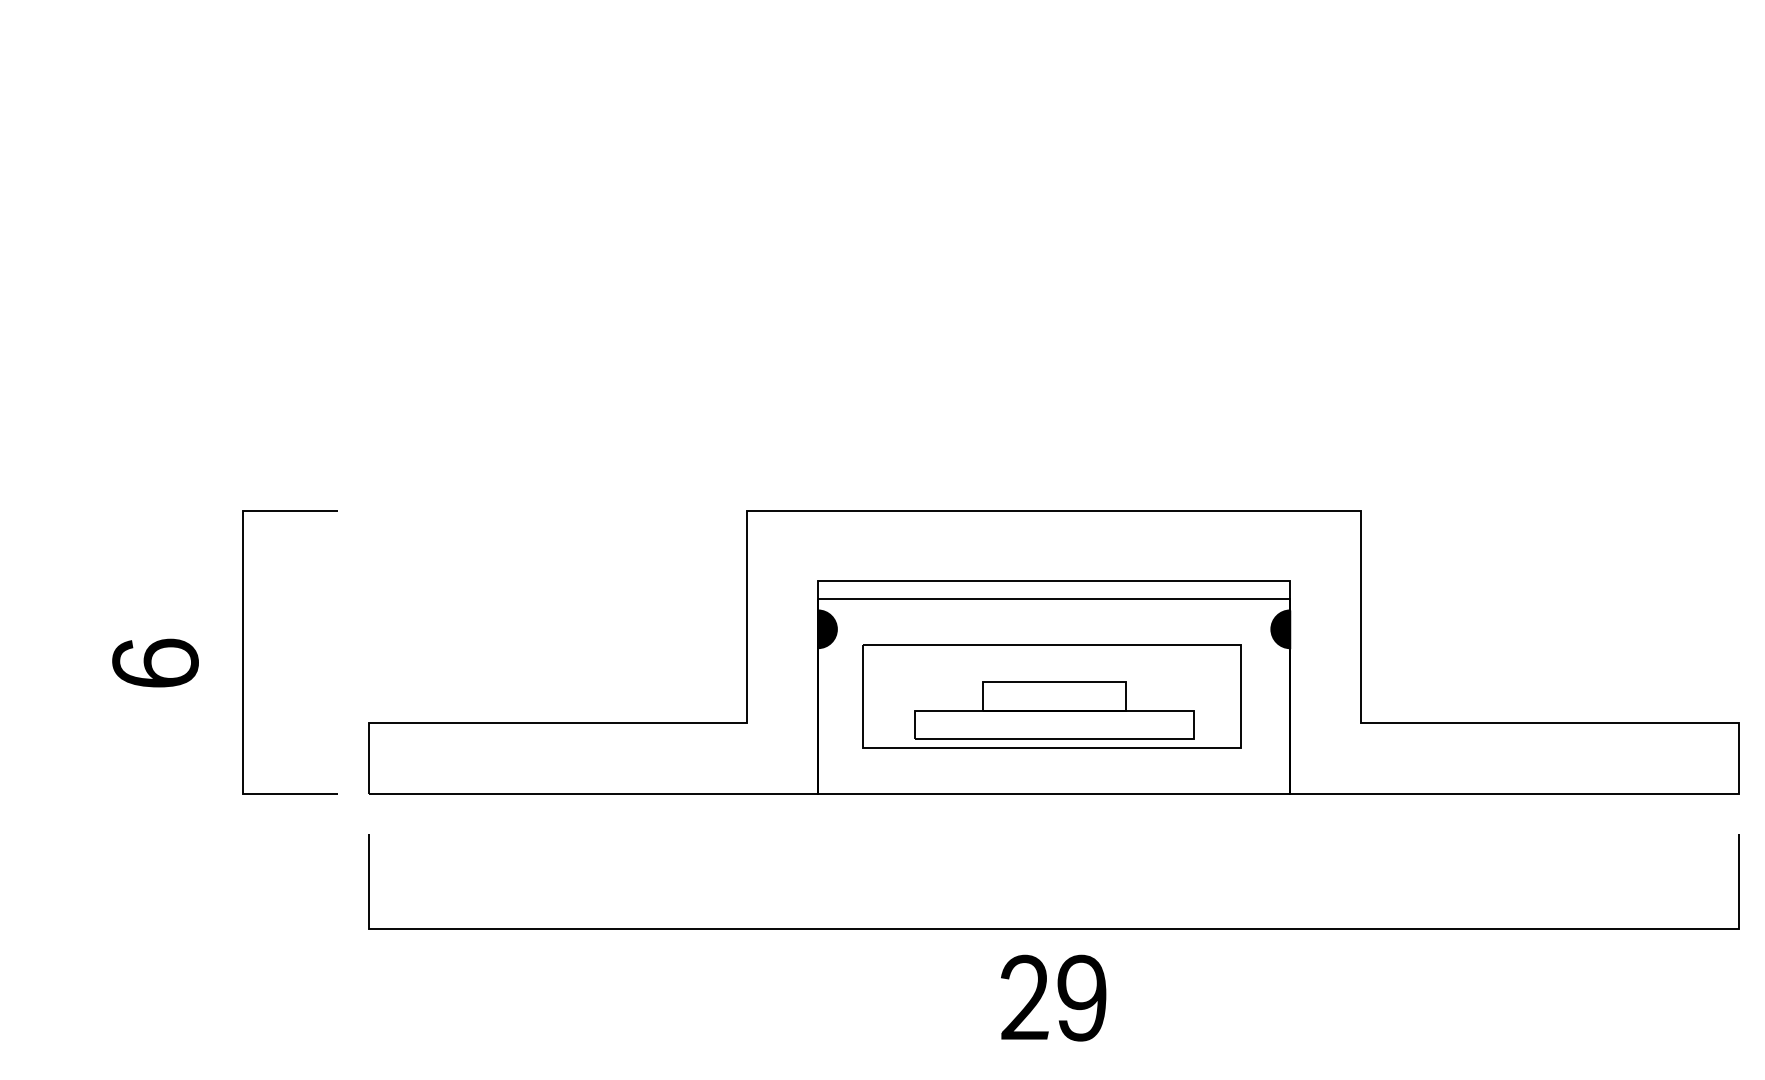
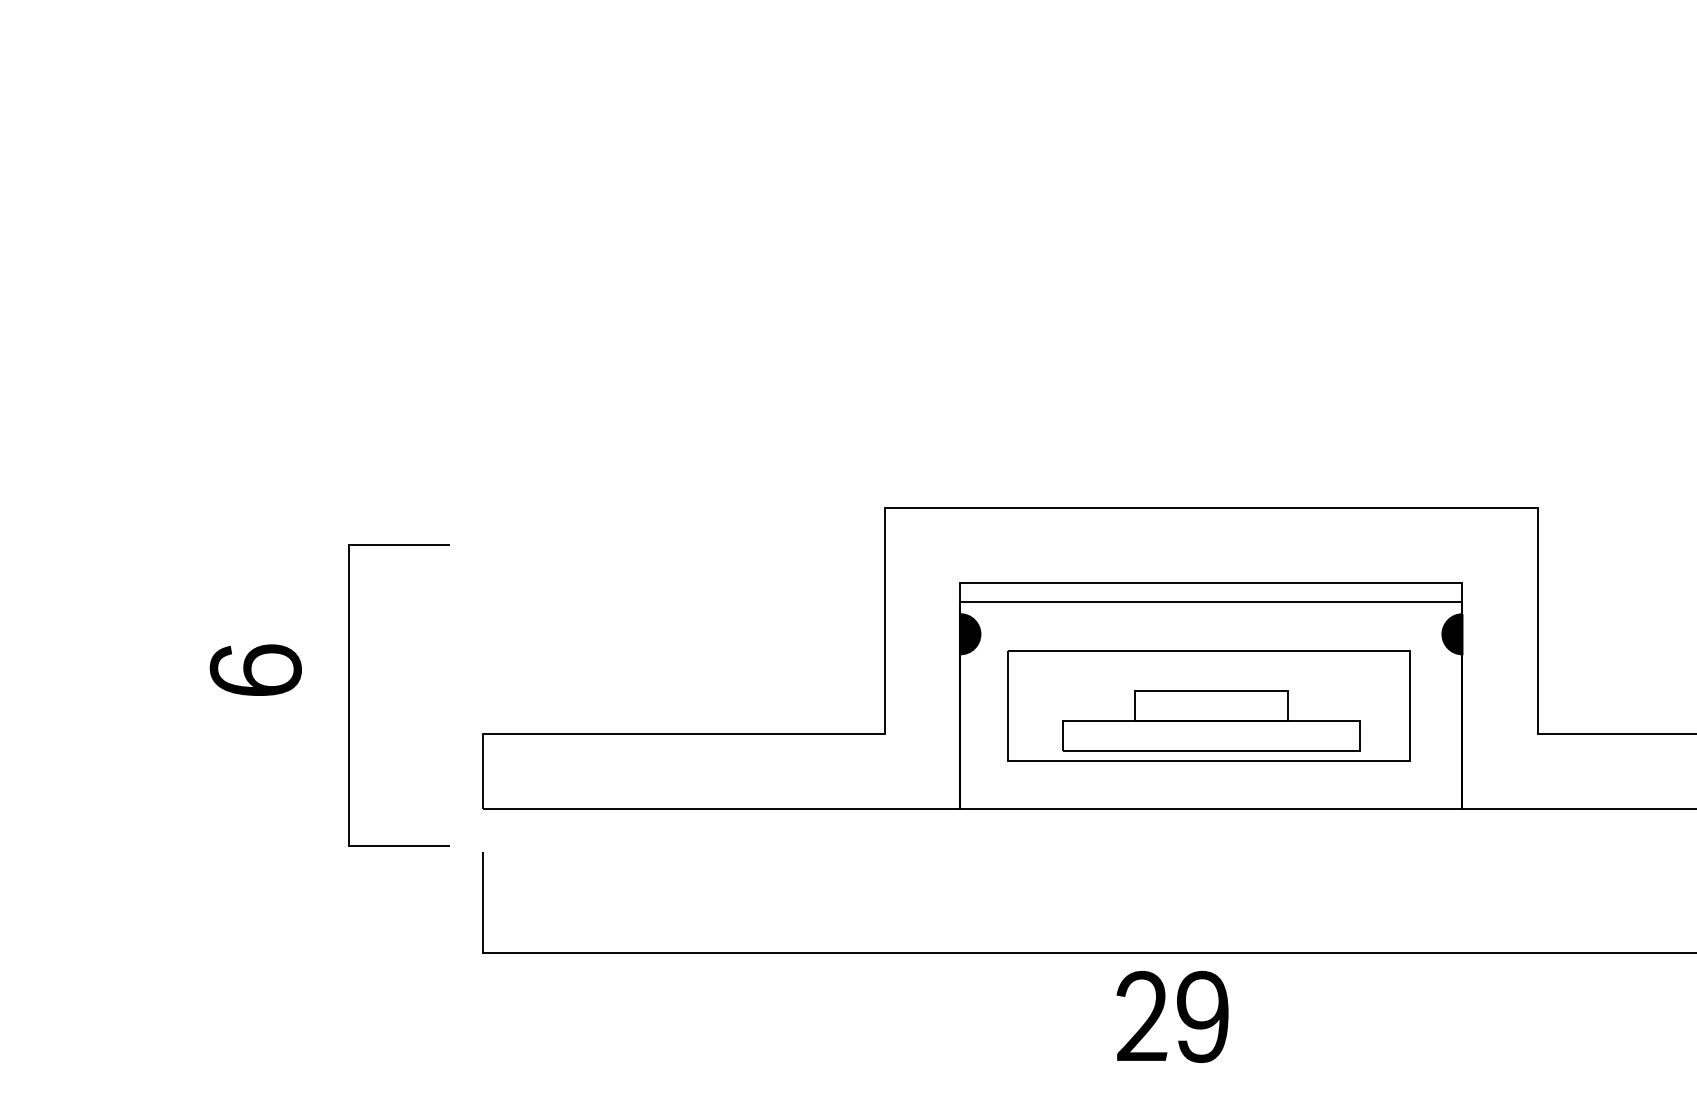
line: (243, 652) -> (349, 695), moved
part: (1059, 996) -> (1178, 1015), moved

